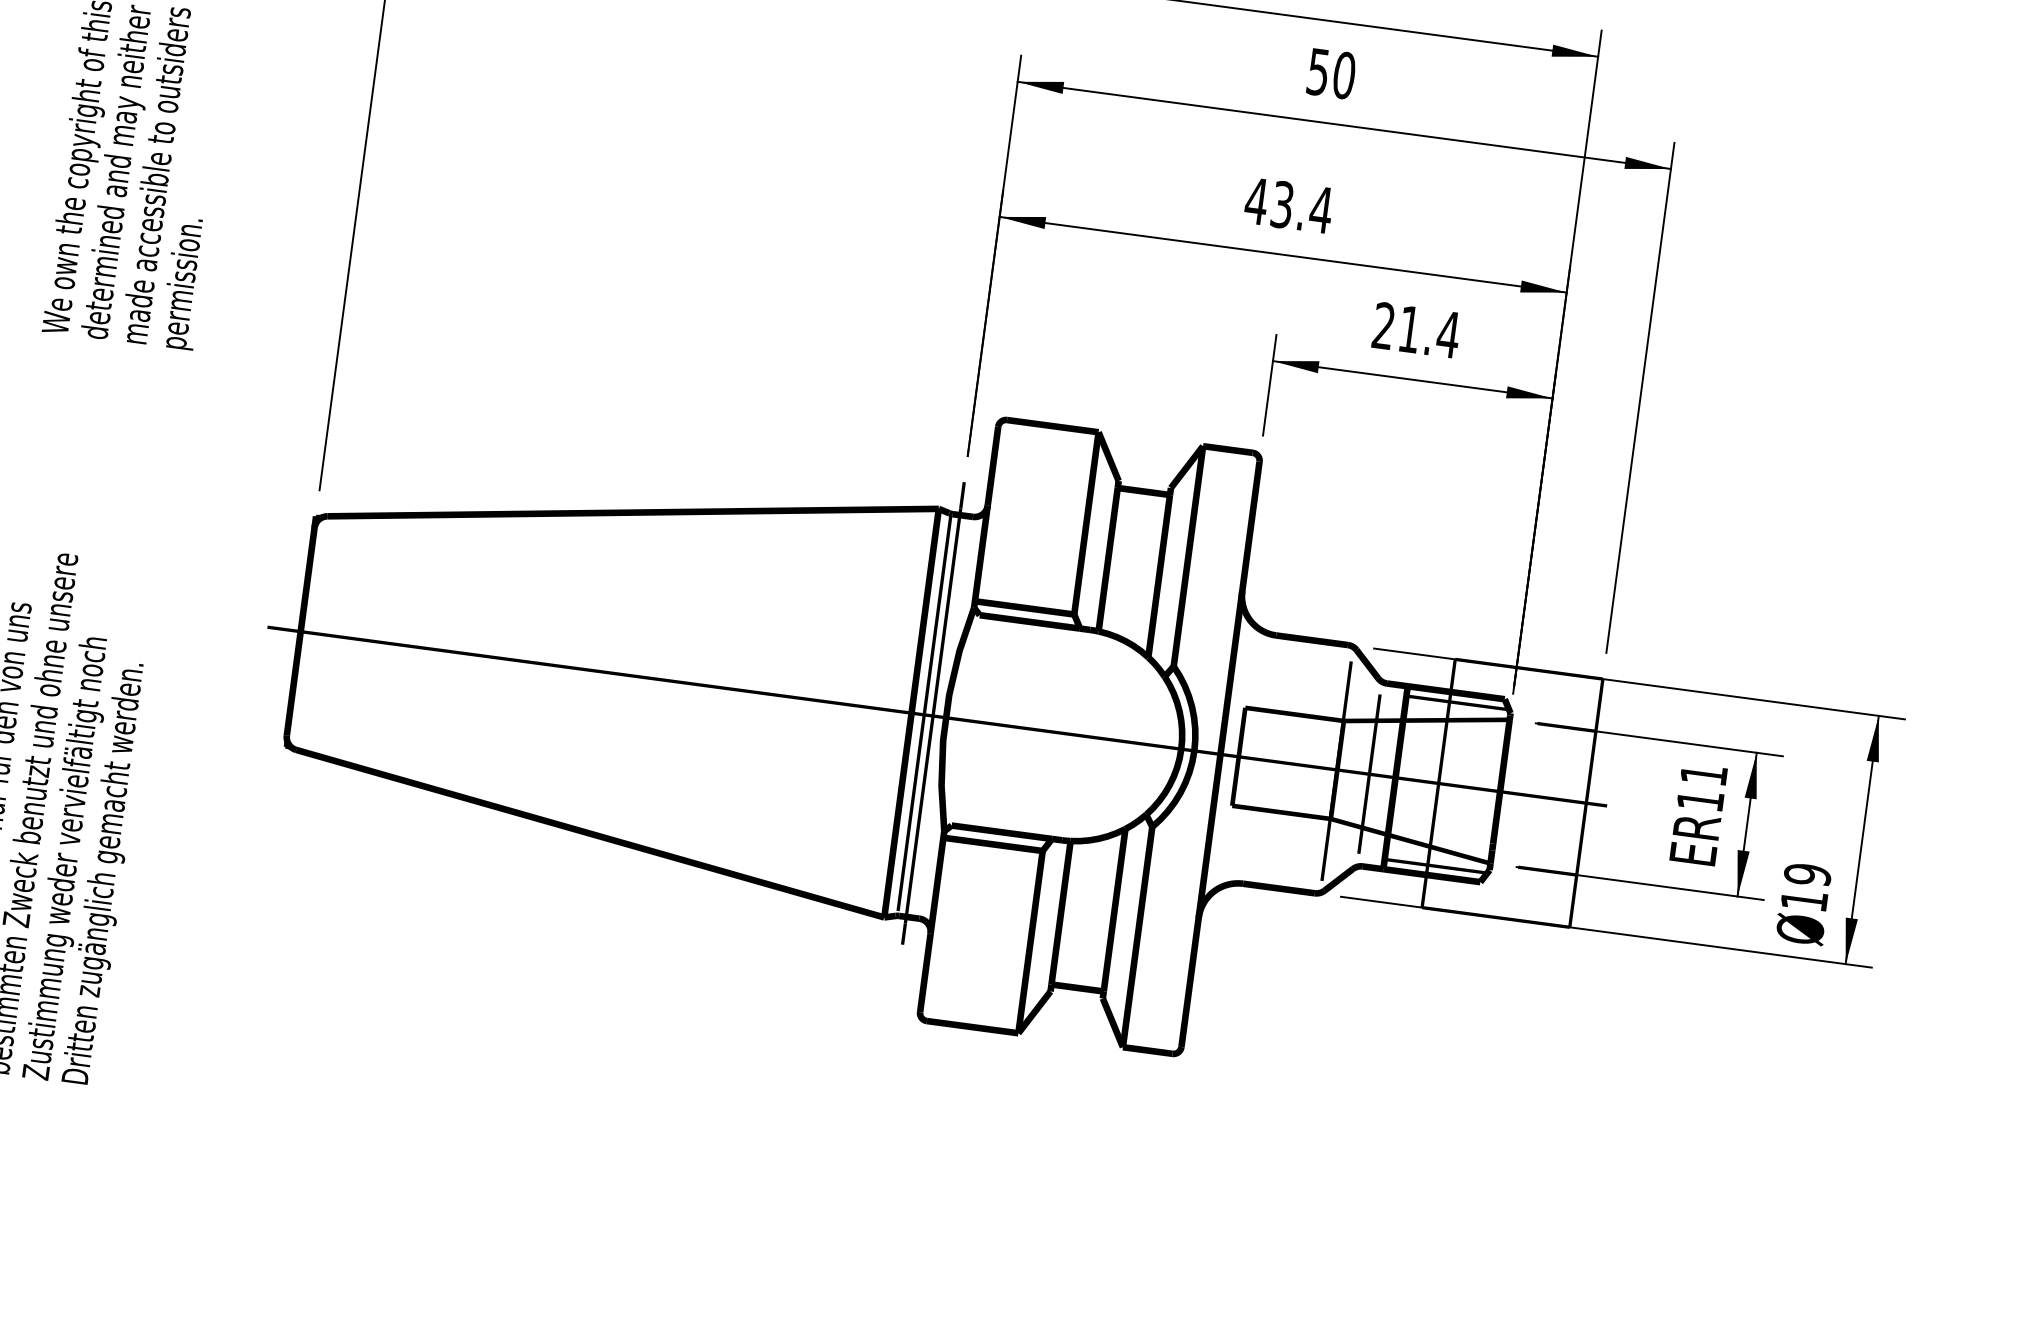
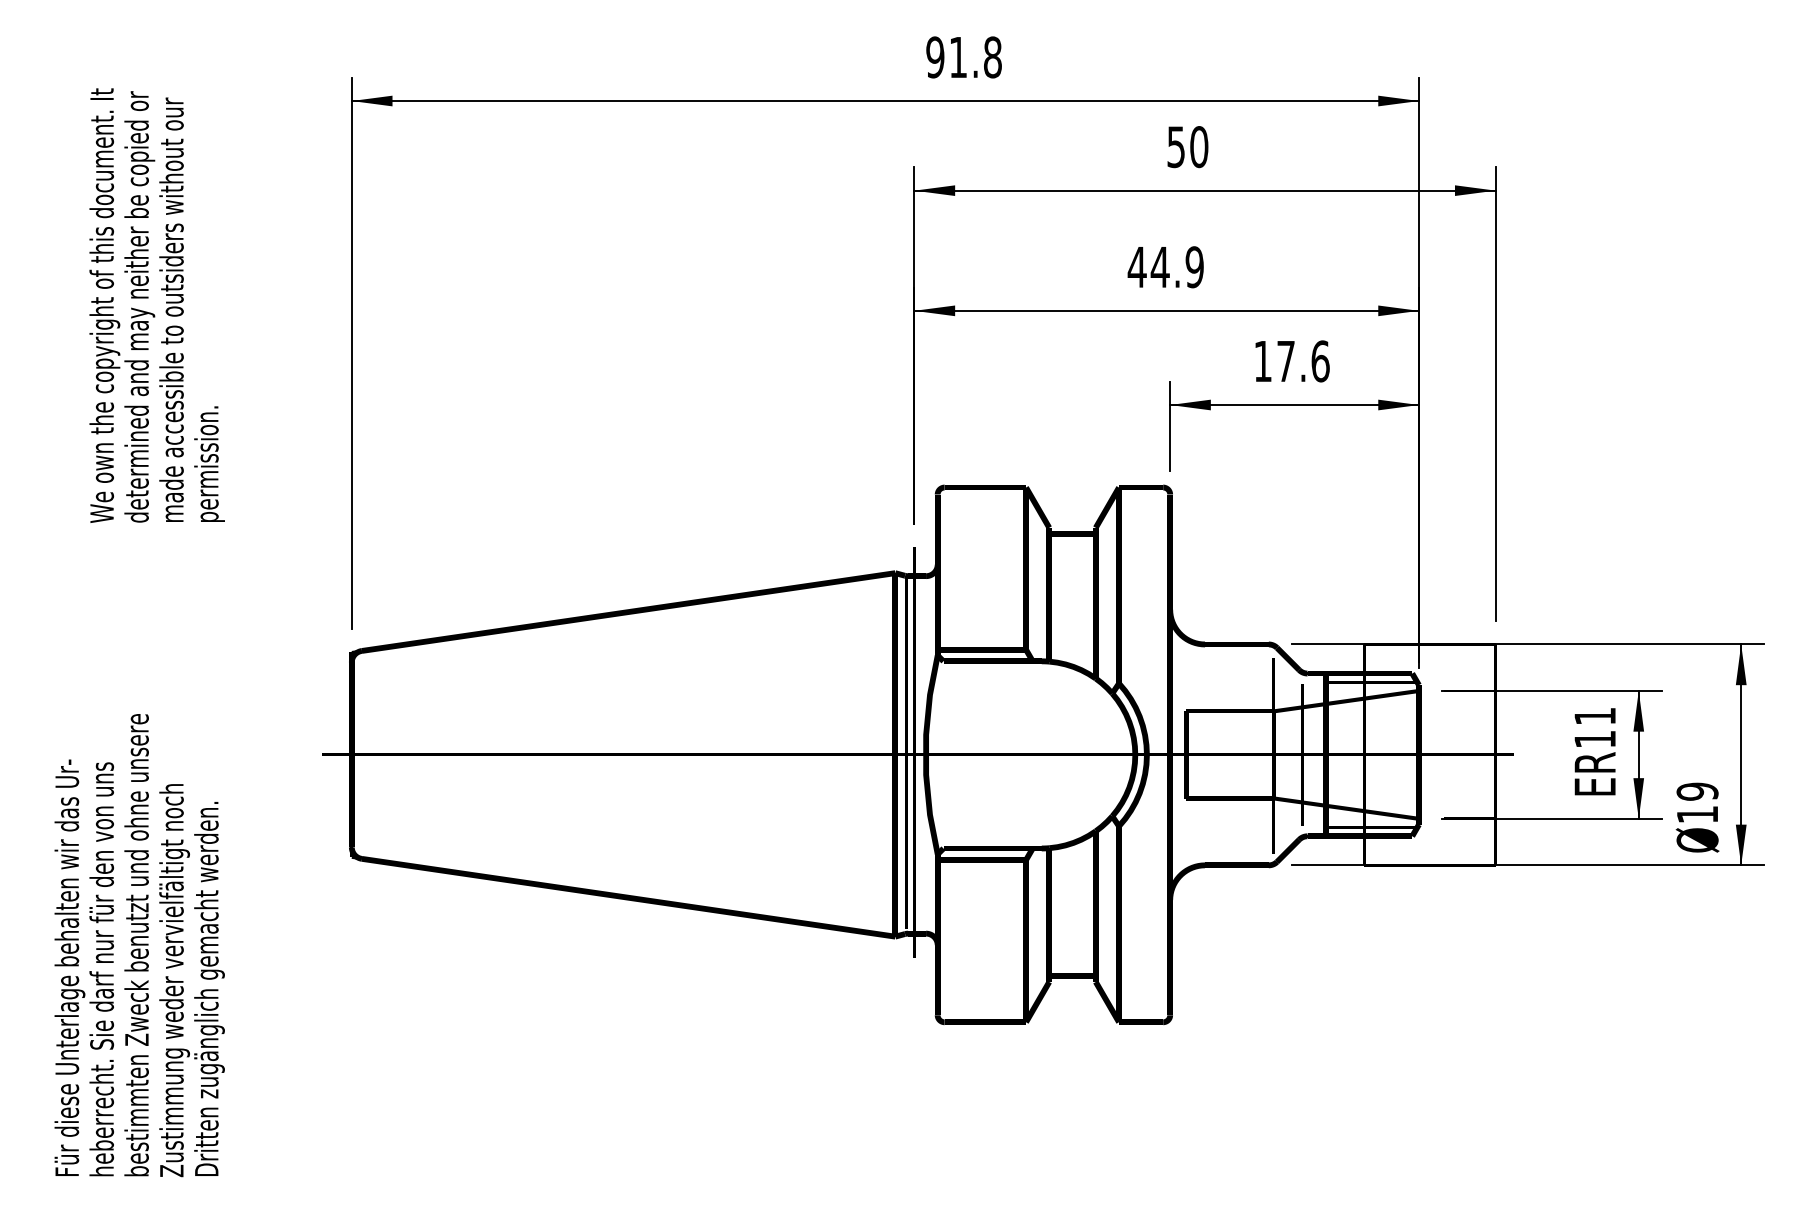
text: (1301, 207) -> (1177, 267), 43.4 -> 44.9
text: (1416, 330) -> (1292, 361), 21.4 -> 17.6

